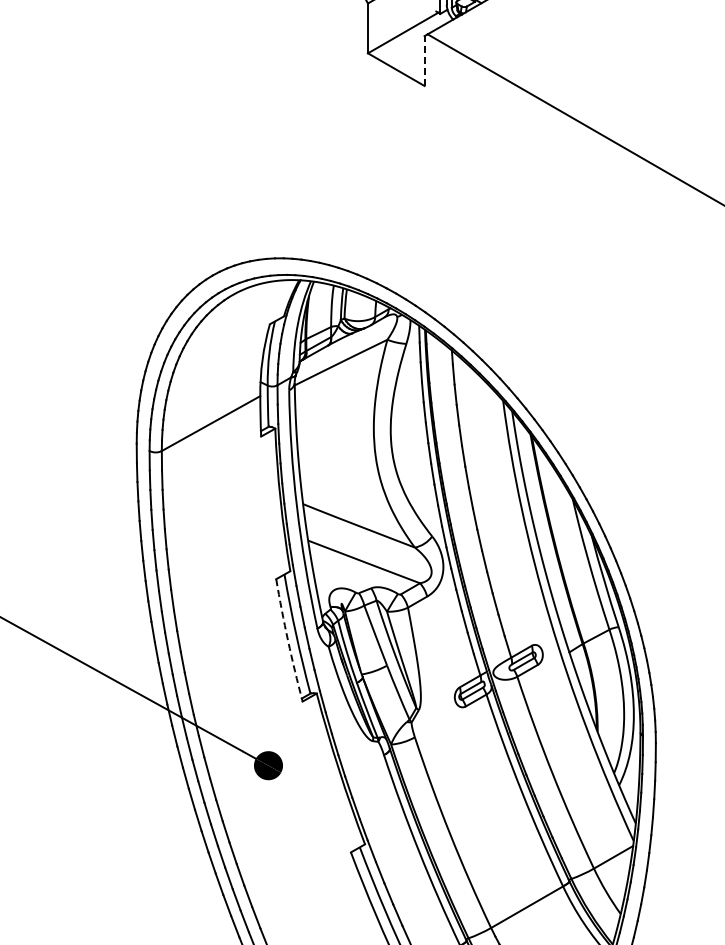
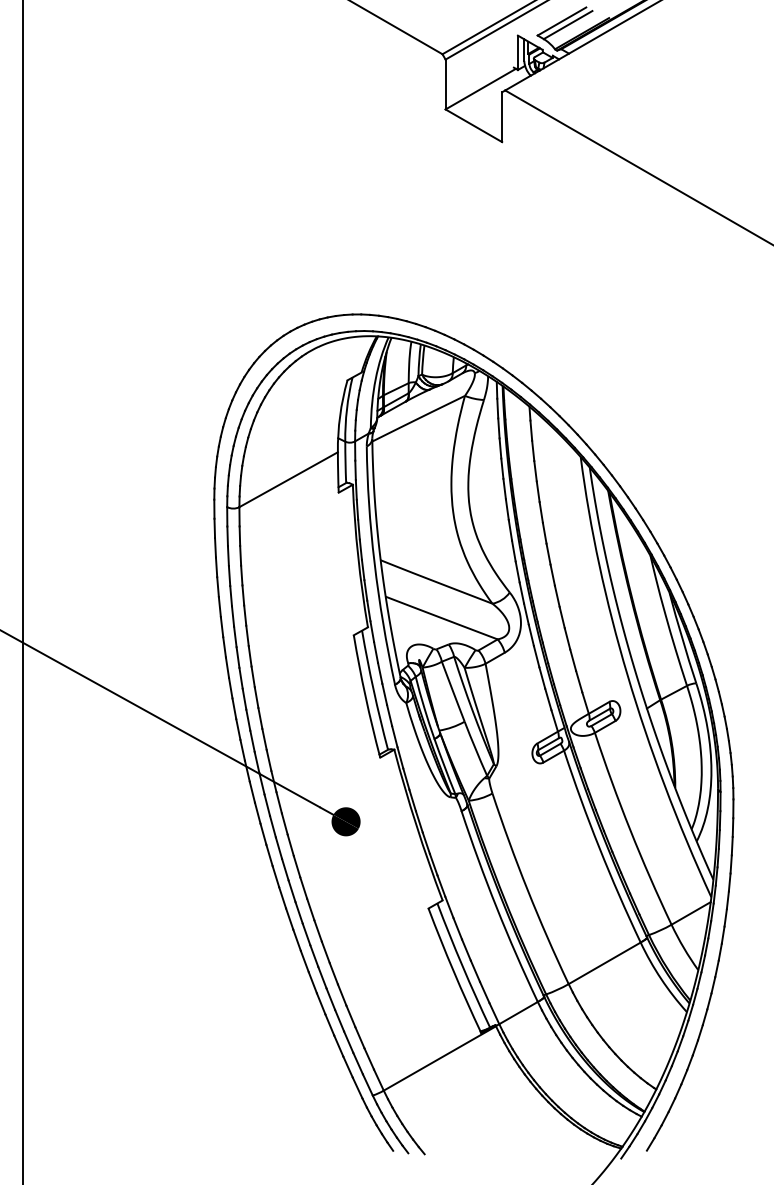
line: (424, 61) -> (502, 117), dashed -> solid
arc: (287, 640) -> (365, 696), dashed -> solid

